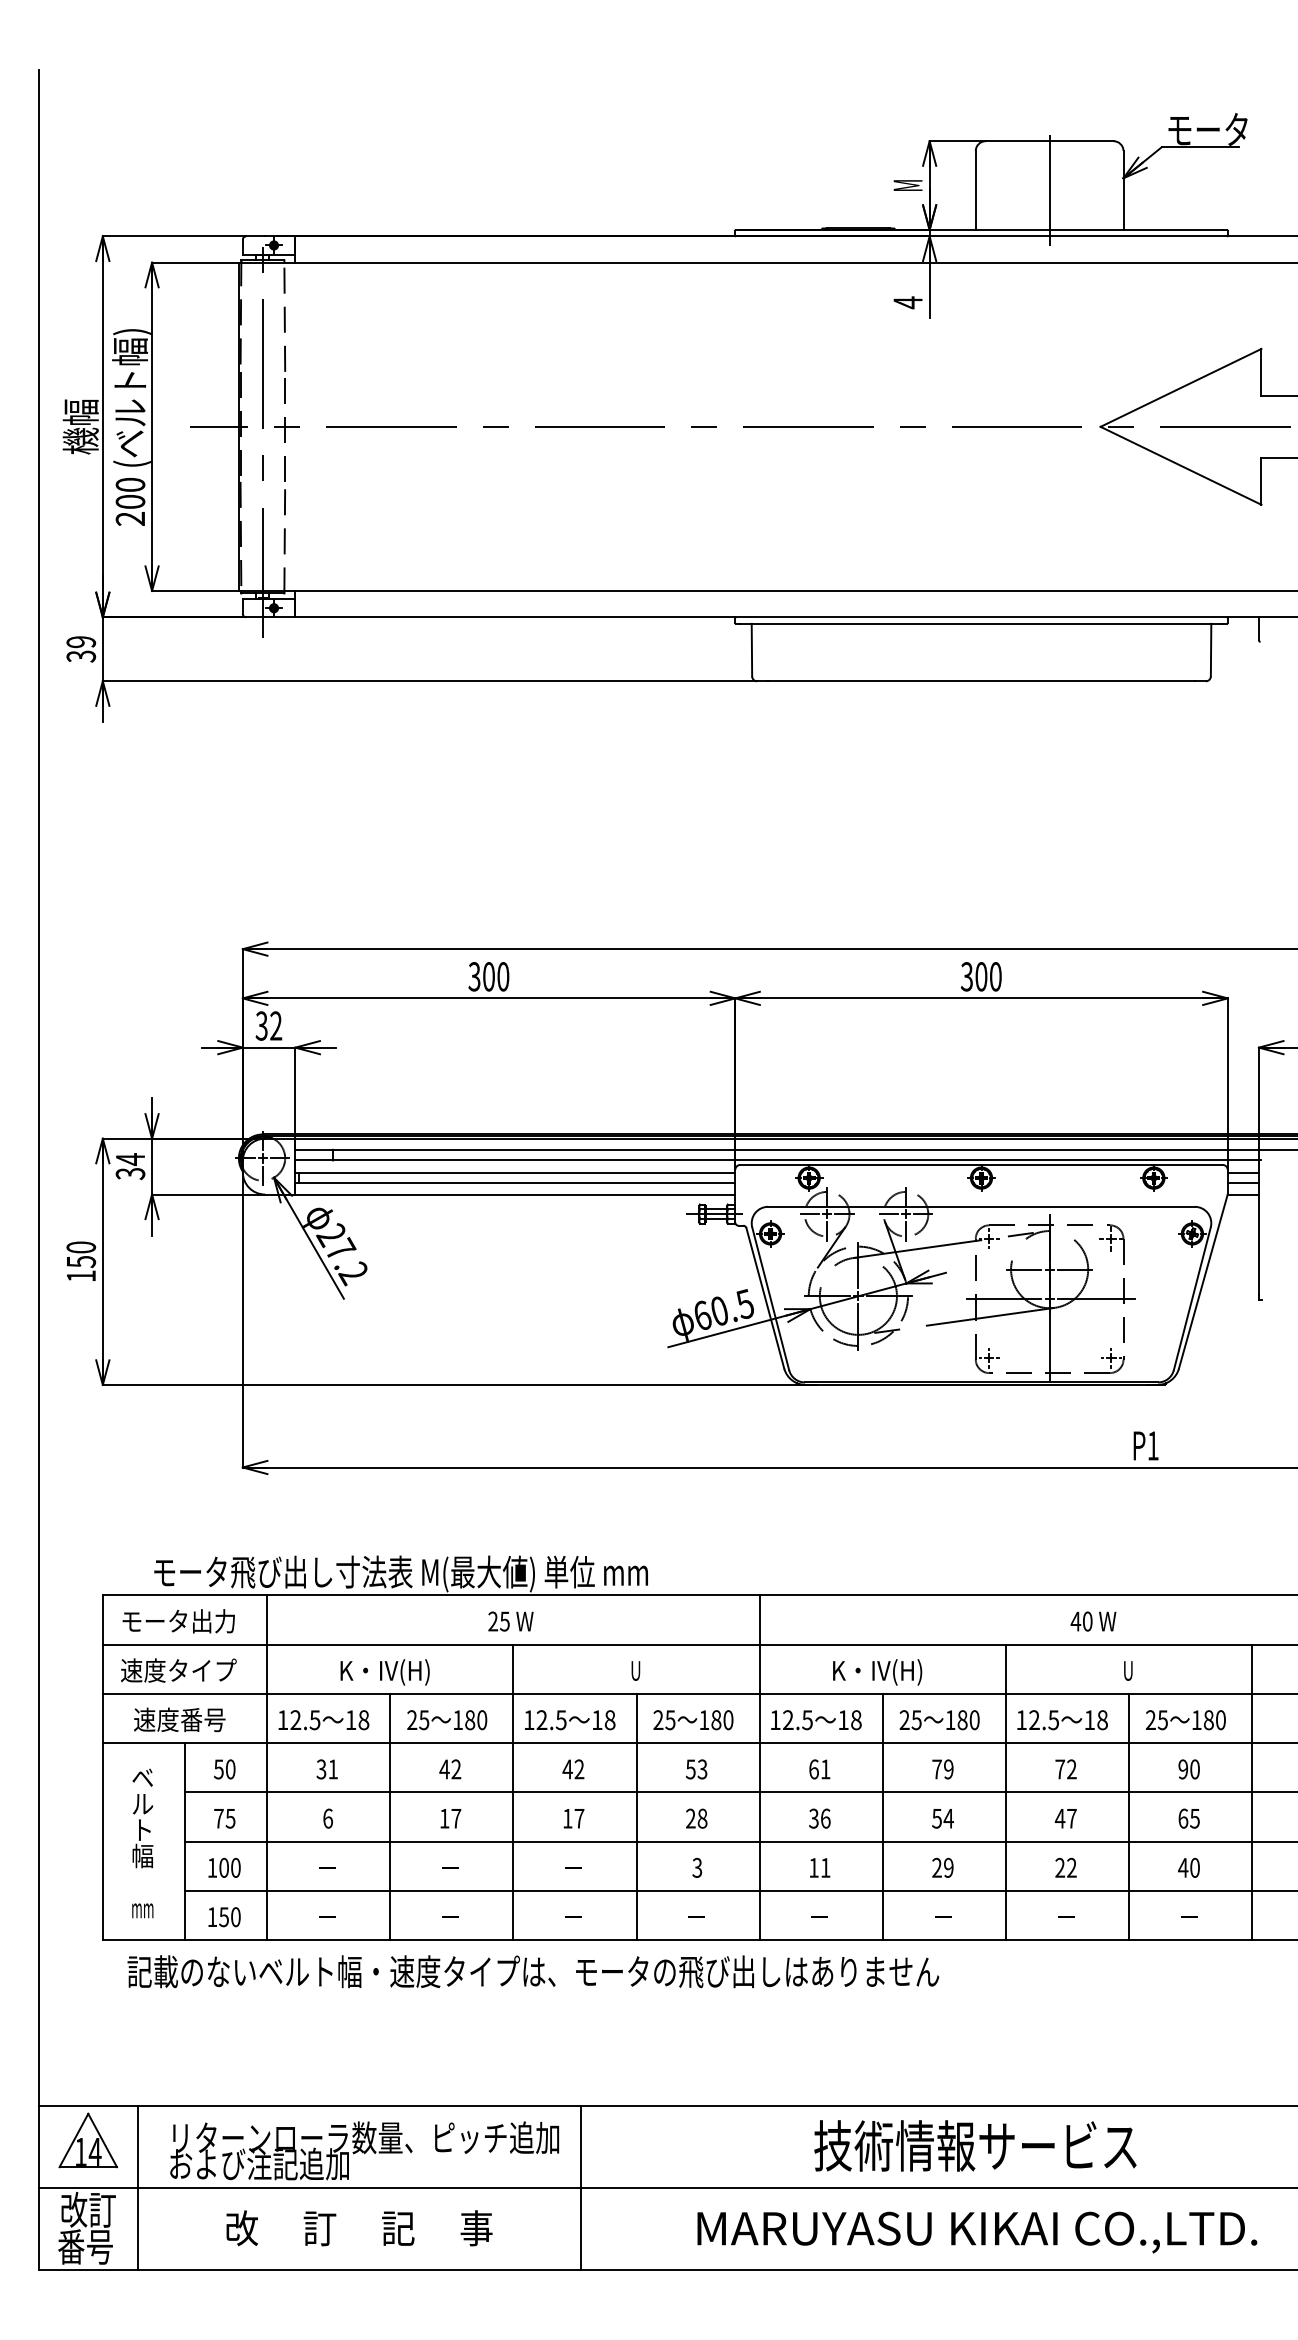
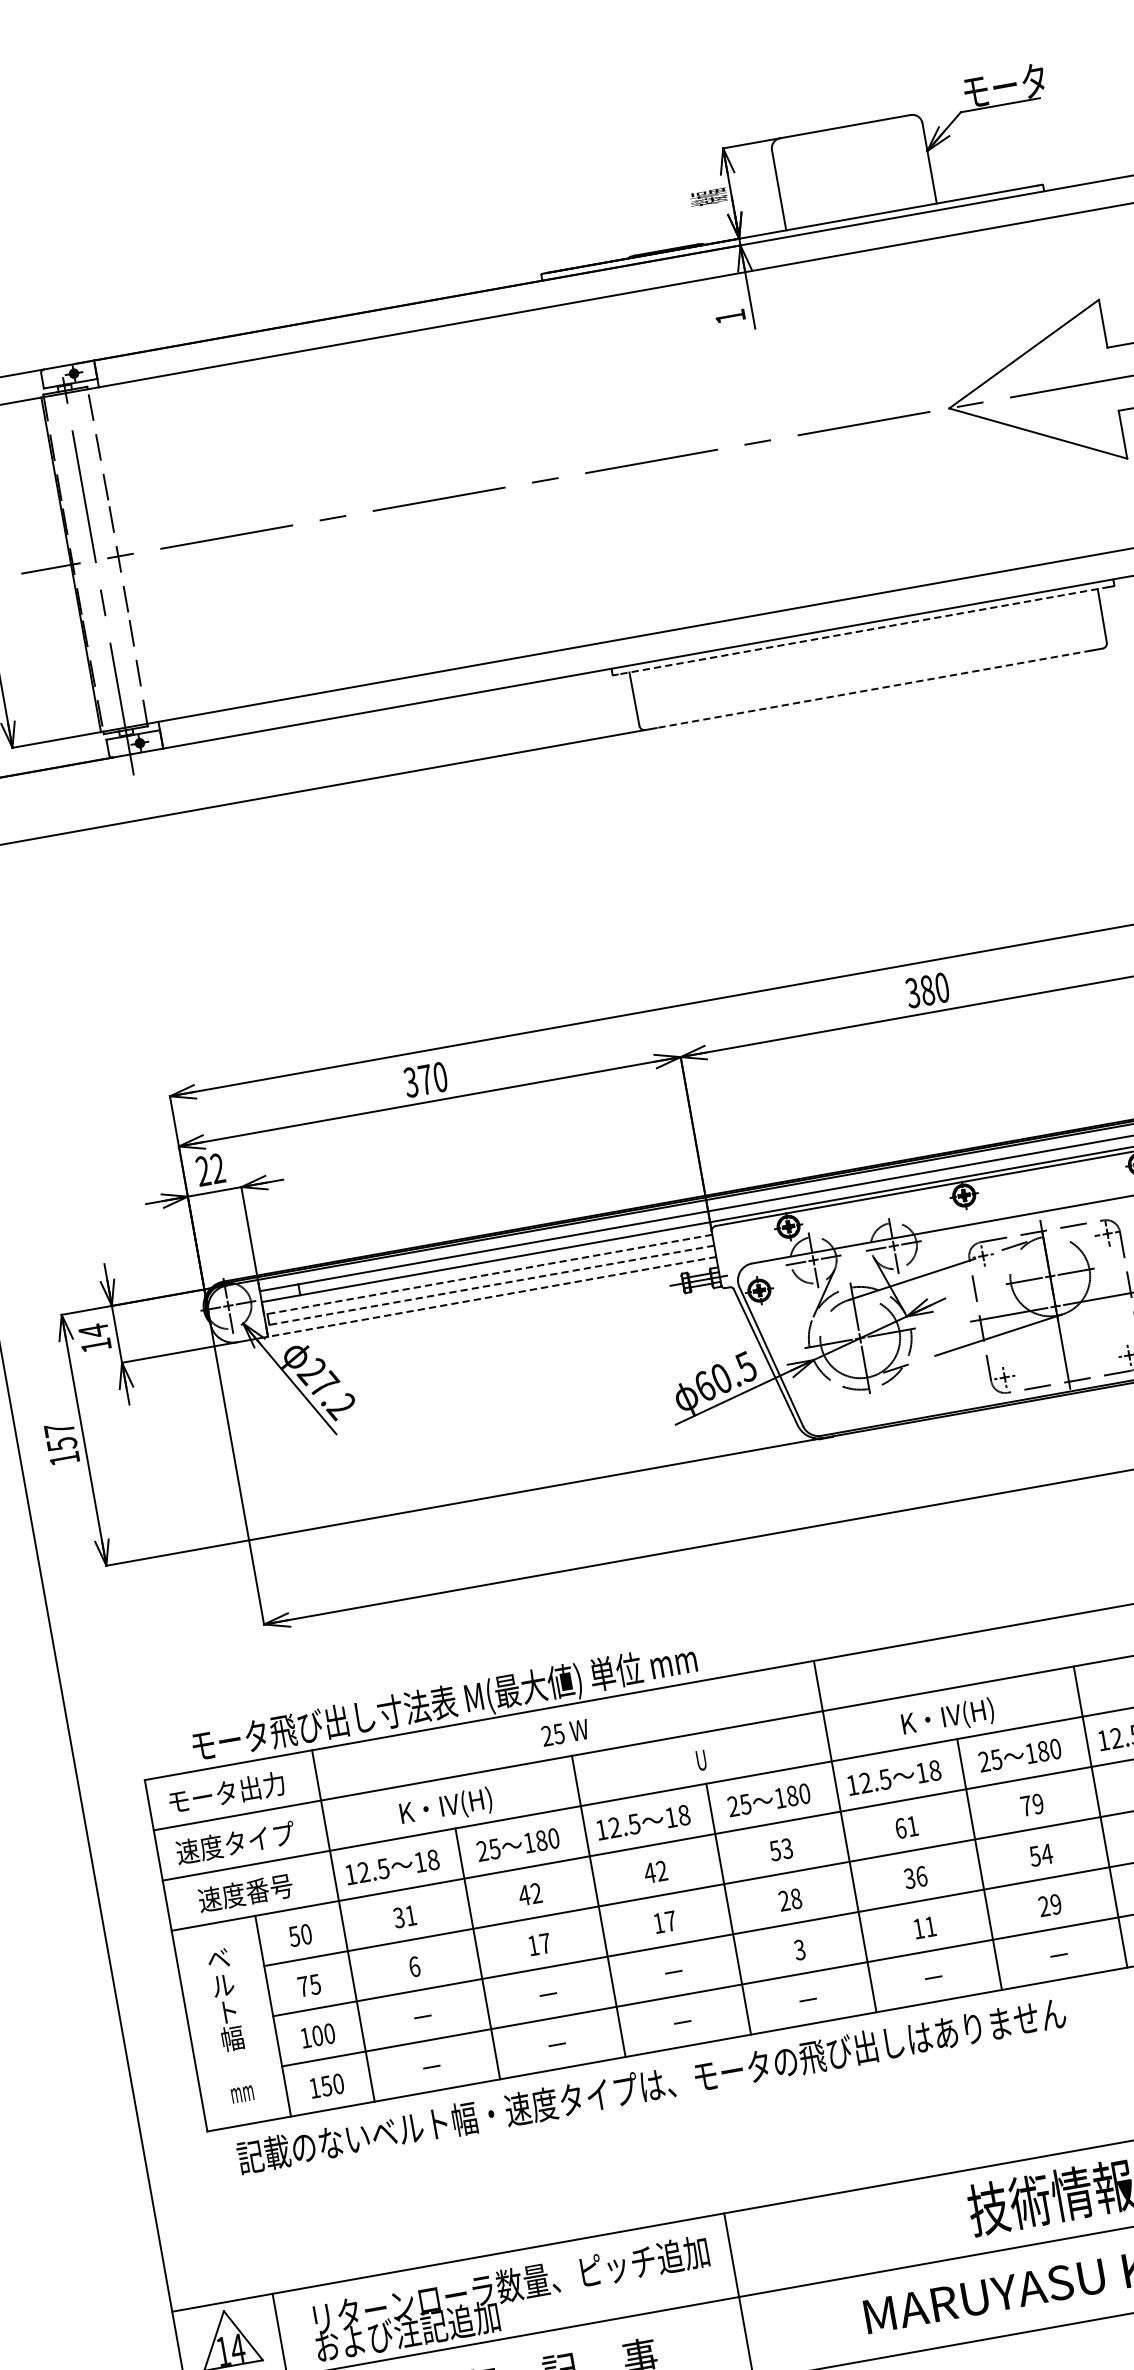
text: (907, 185) -> (708, 197), M -> 機幅
line: (1049, 190) -> (854, 176), removed
text: (907, 302) -> (729, 316), 4 -> 1
line: (981, 623) -> (863, 630), solid -> dashed
line: (981, 681) -> (874, 689), solid -> dashed
text: (488, 976) -> (425, 1079), 300 -> 370
text: (981, 976) -> (927, 990), 300 -> 380
text: (261, 1025) -> (202, 1170), 32 -> 22
line: (515, 1172) -> (488, 1274), solid -> dashed
text: (130, 1173) -> (96, 1345), 34 -> 14
line: (515, 1183) -> (490, 1285), solid -> dashed
line: (515, 1194) -> (492, 1296), solid -> dashed
text: (81, 1247) -> (59, 1429), 150 -> 157

